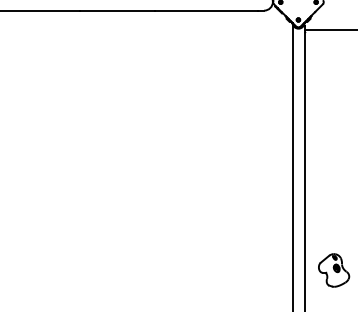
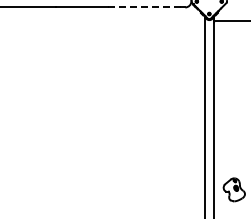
line: (206, 10) -> (144, 7), solid -> dashed

